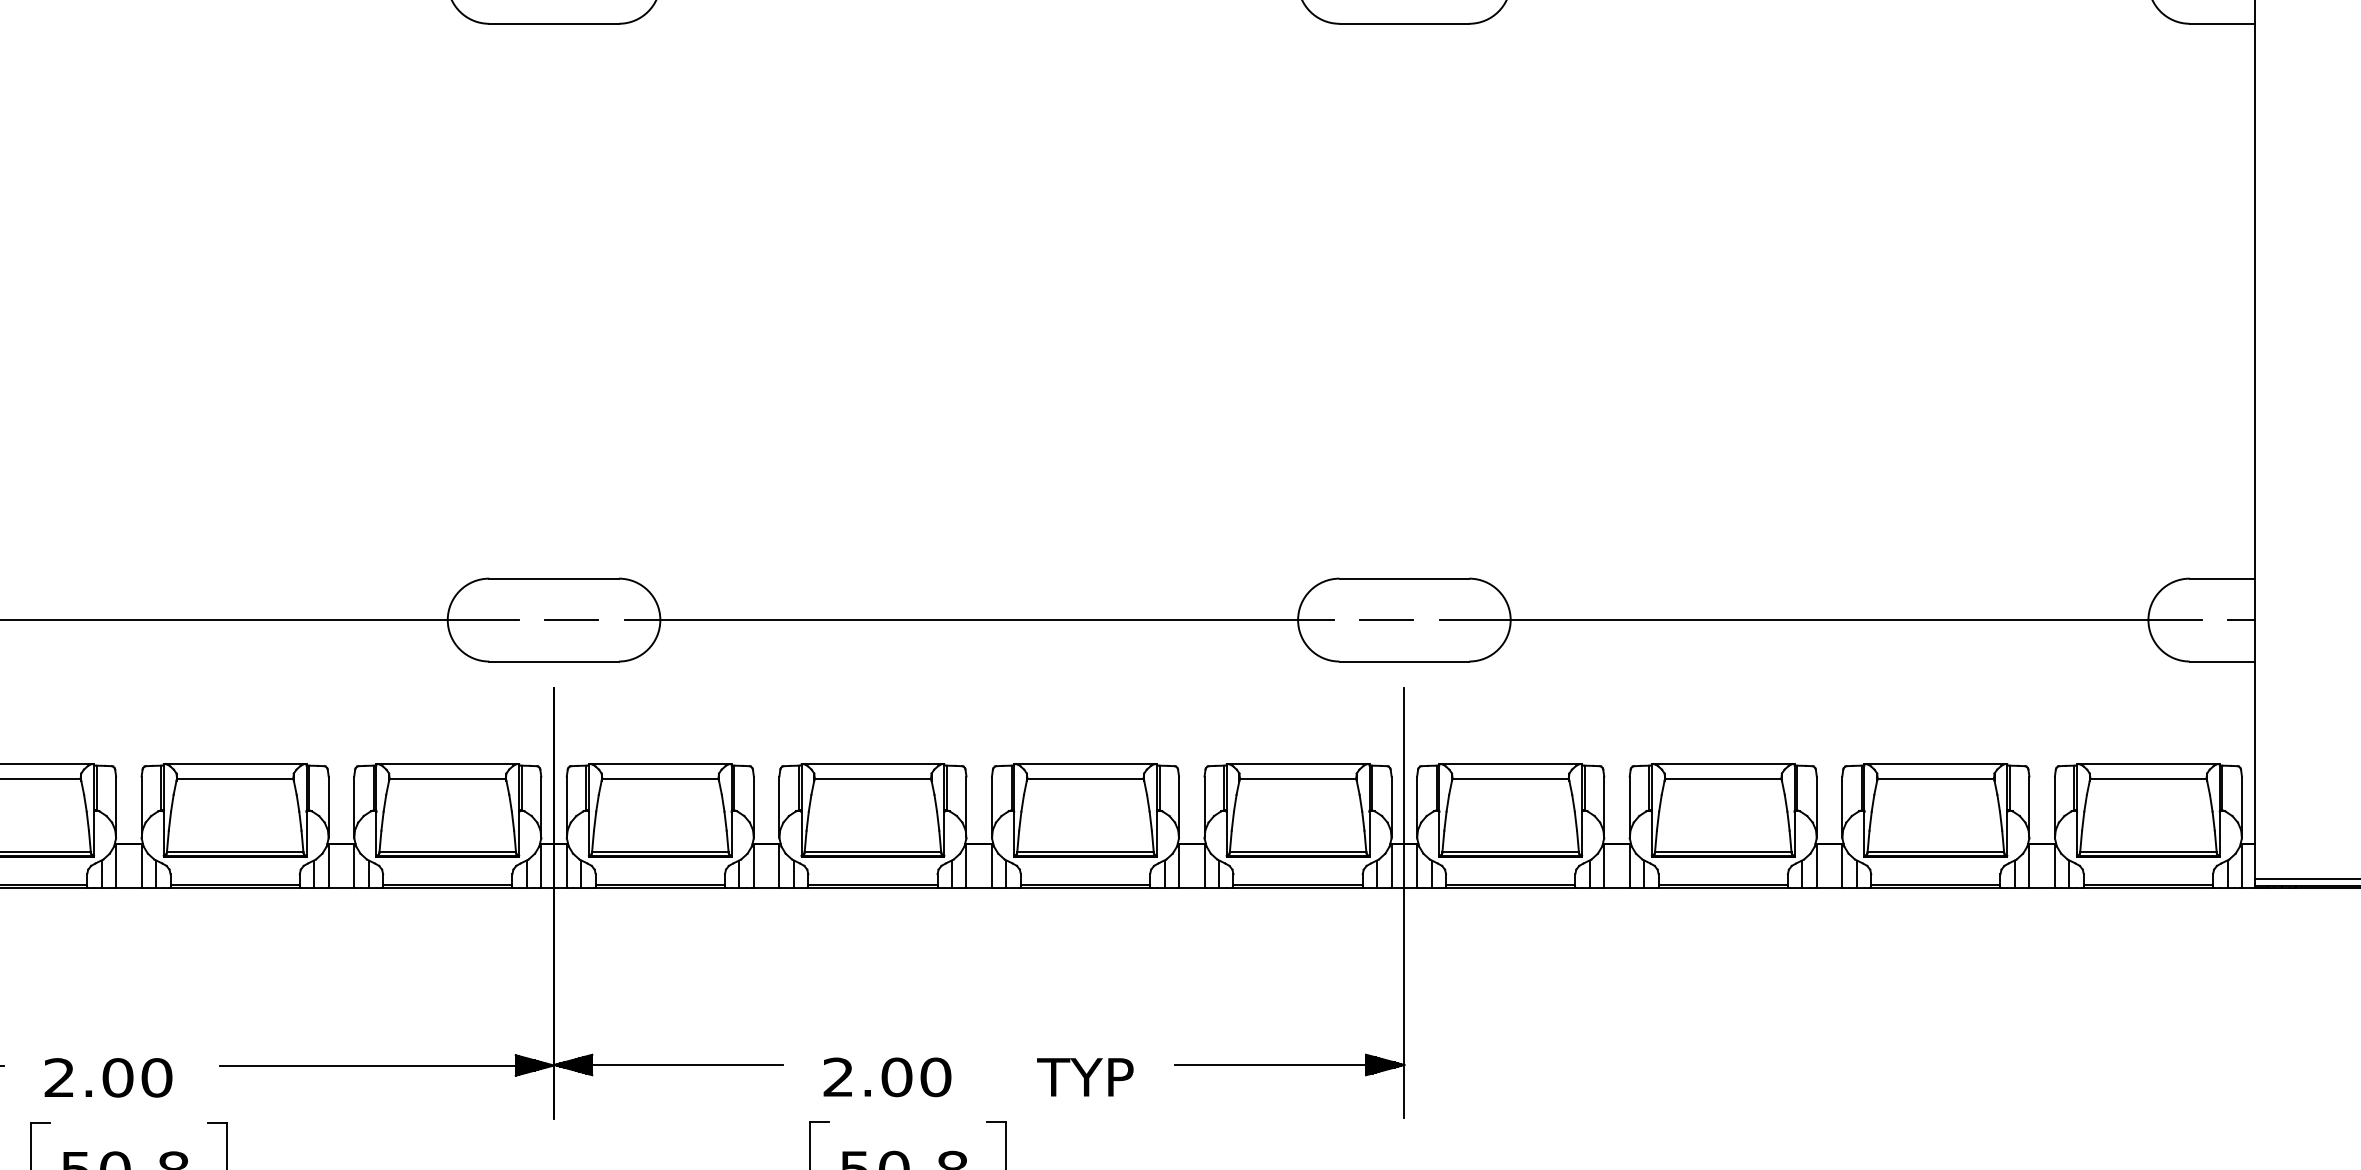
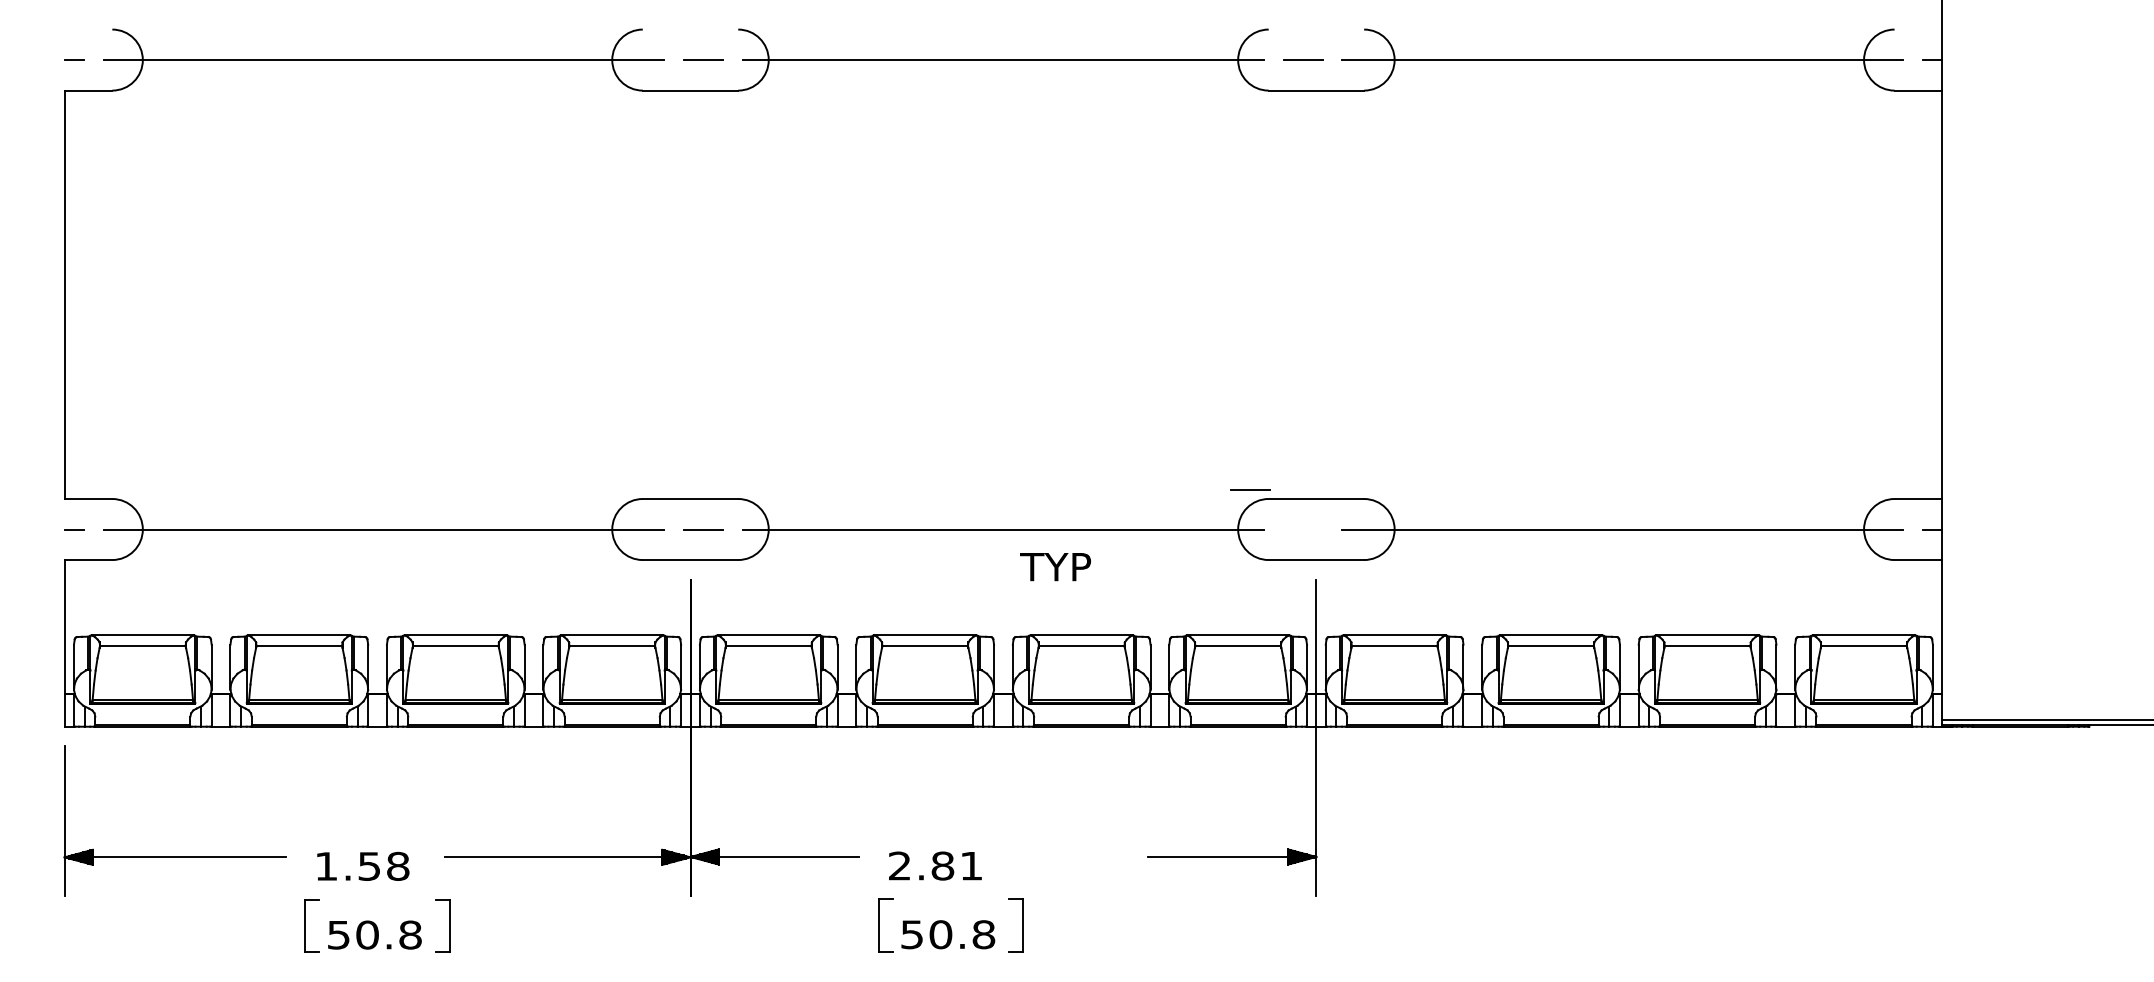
line: (1386, 620) -> (1250, 489), moved
text: (108, 1076) -> (362, 865), 2.00 -> 1.58
text: (915, 1076) -> (956, 865), 2.00 -> 2.81
text: (1085, 1077) -> (1055, 567), moved

